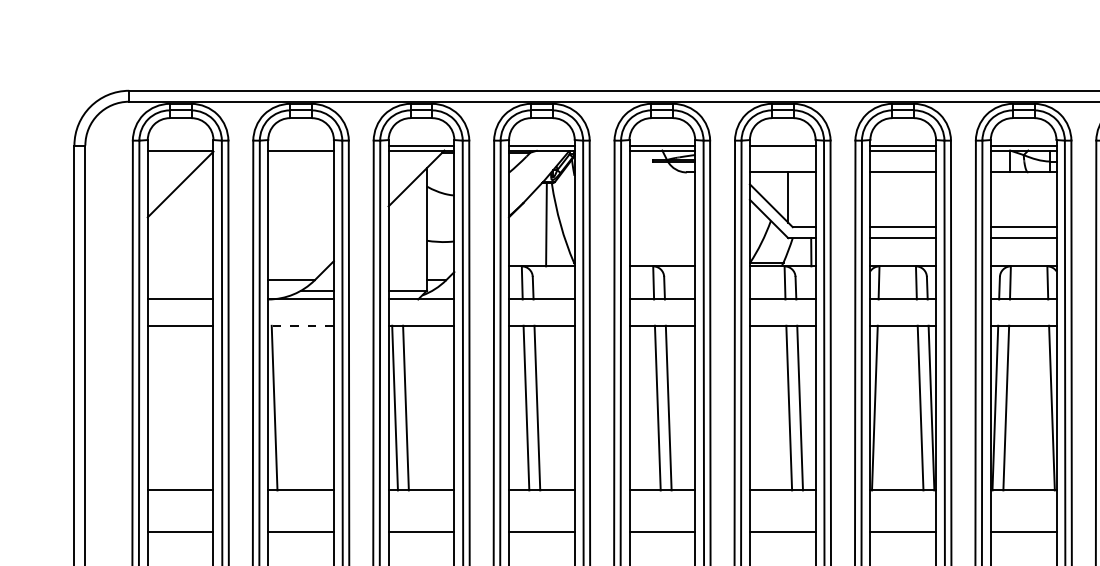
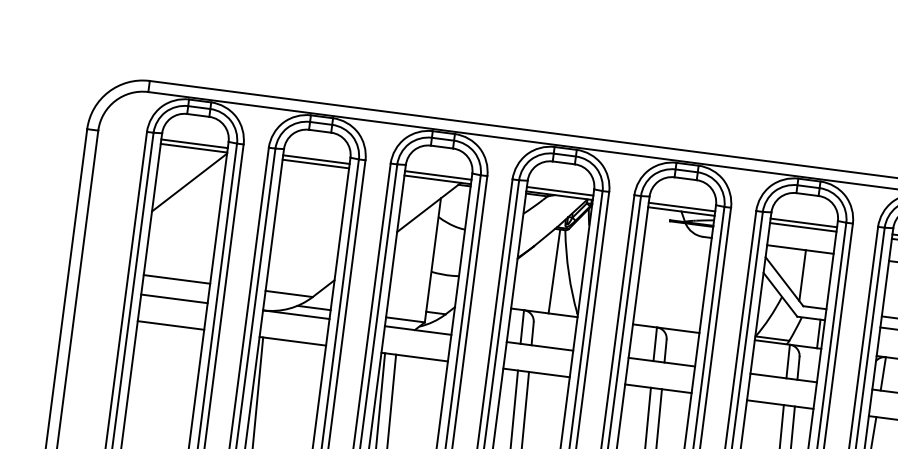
line: (180, 146) -> (194, 144), added
line: (300, 146) -> (315, 159), added
line: (782, 150) -> (803, 227), added
line: (180, 280) -> (176, 279), added
line: (301, 325) -> (293, 341), dashed -> solid

